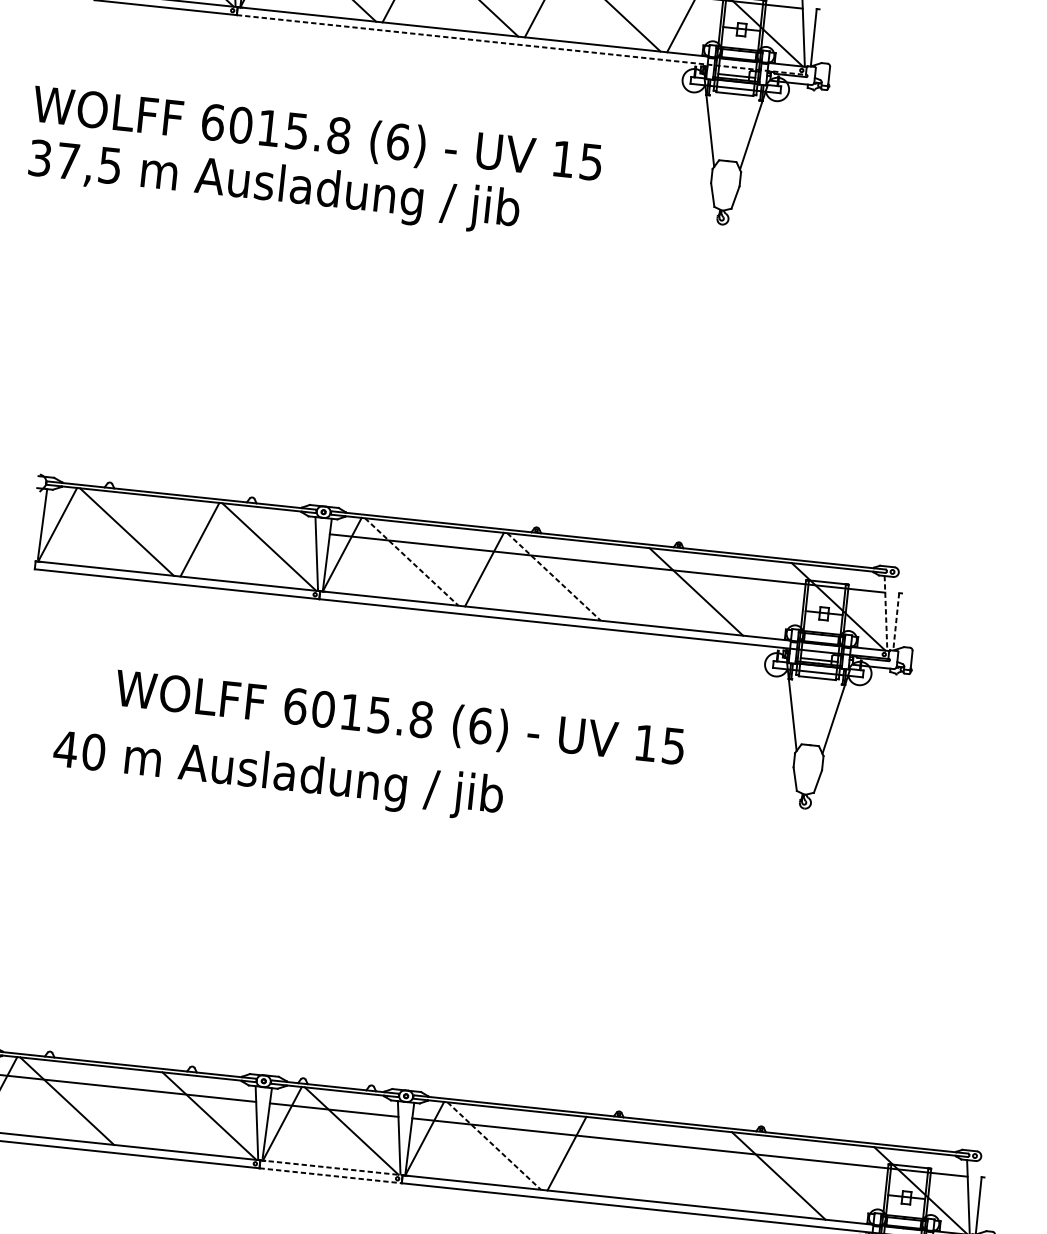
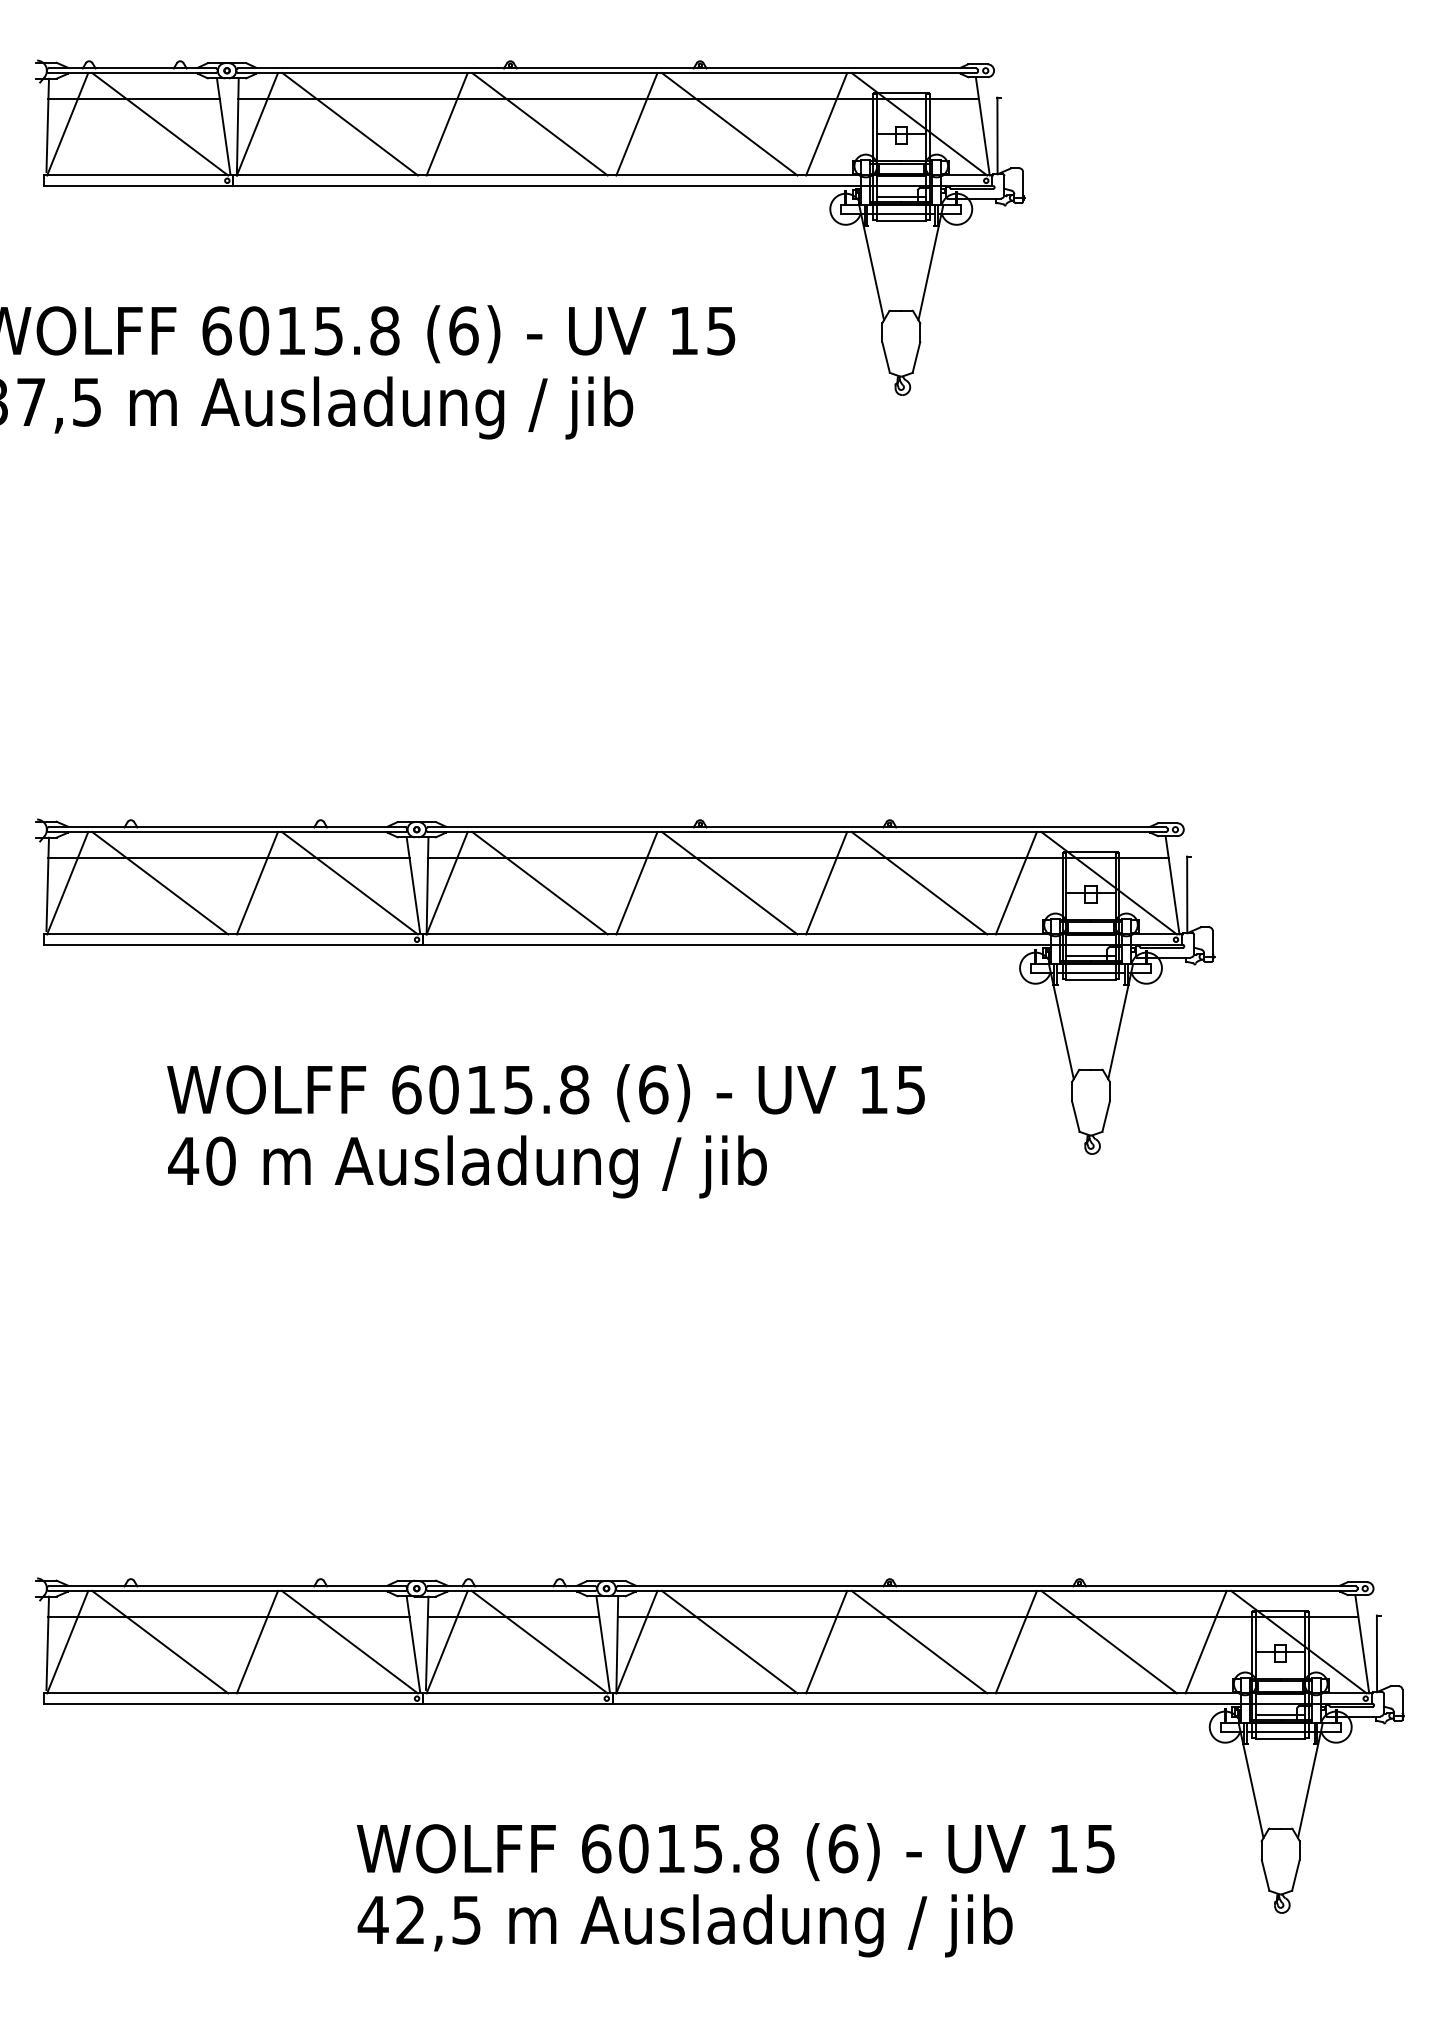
line: (521, 45) -> (613, 186), dashed -> solid
line: (180, 518) -> (228, 858), added
line: (411, 562) -> (539, 883), dashed -> solid
line: (553, 577) -> (729, 883), dashed -> solid
line: (626, 584) -> (826, 882), added
line: (768, 598) -> (1015, 882), added
line: (885, 613) -> (1172, 885), dashed -> solid
line: (896, 622) -> (1187, 895), dashed -> solid
text: (278, 775) -> (467, 1166), moved
line: (140, 1108) -> (257, 1641), added
line: (494, 1146) -> (729, 1642), dashed -> solid
line: (636, 1160) -> (919, 1641), added
line: (331, 1167) -> (518, 1693), dashed -> solid
line: (708, 1168) -> (1015, 1641), added
line: (331, 1175) -> (518, 1703), dashed -> solid
line: (851, 1183) -> (1205, 1641), added

